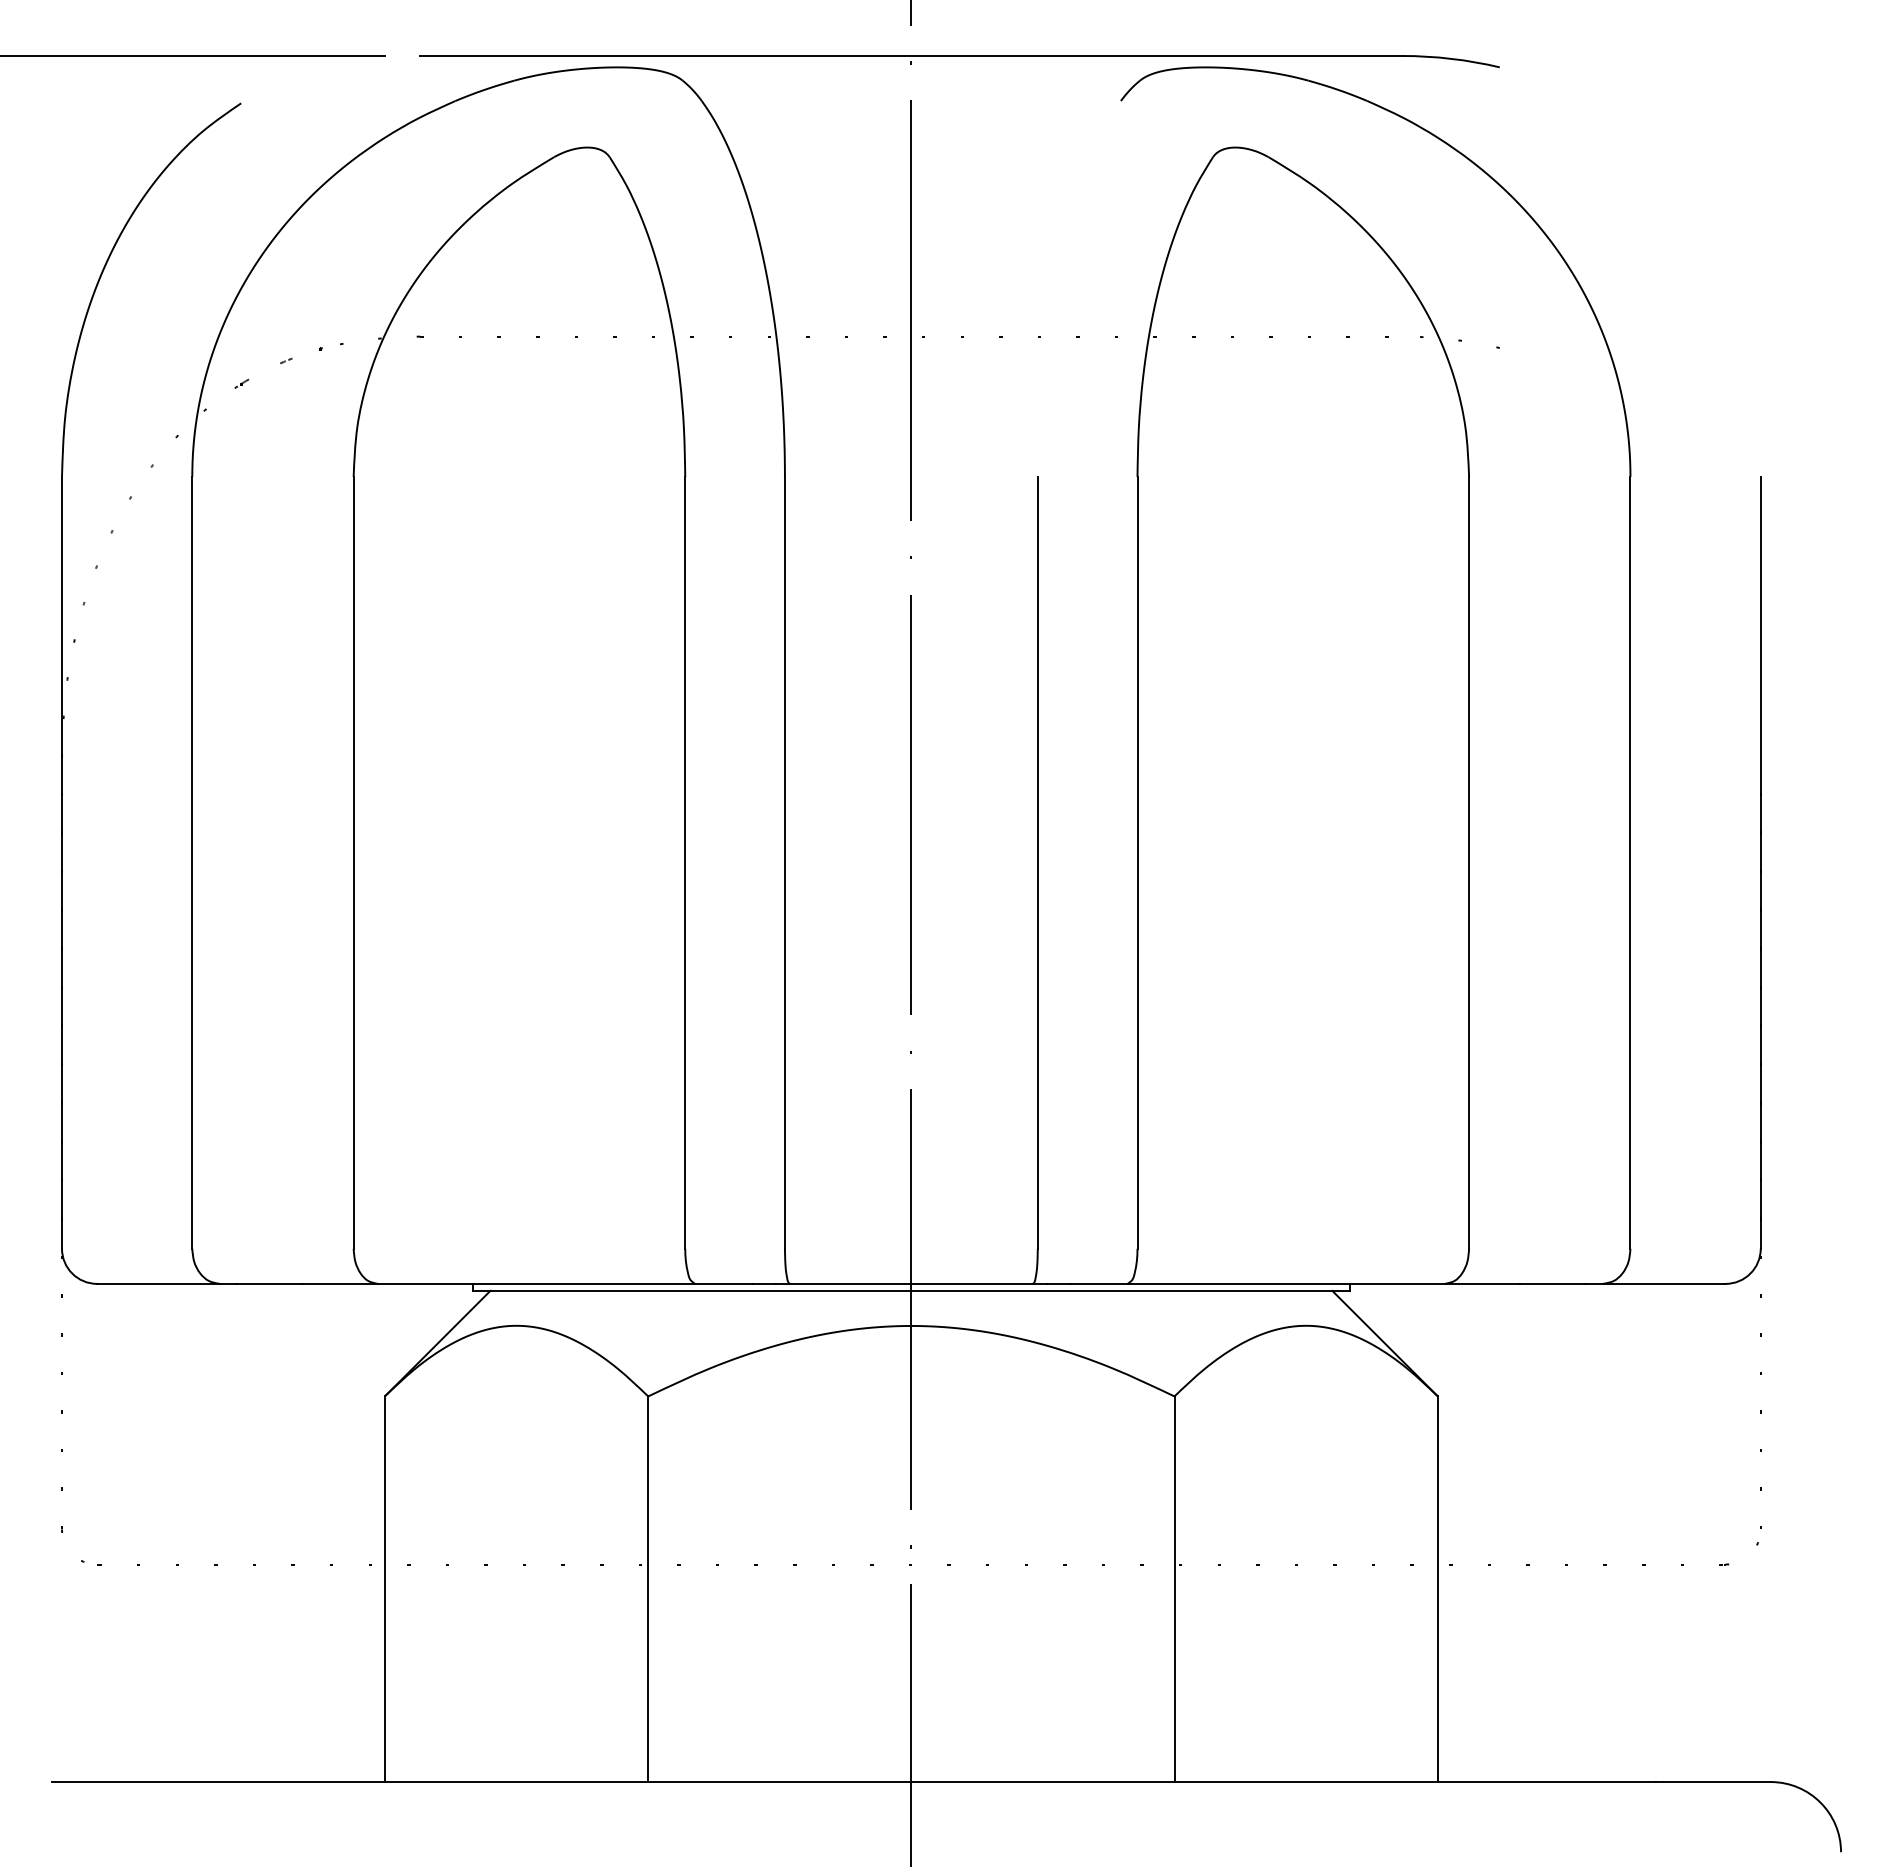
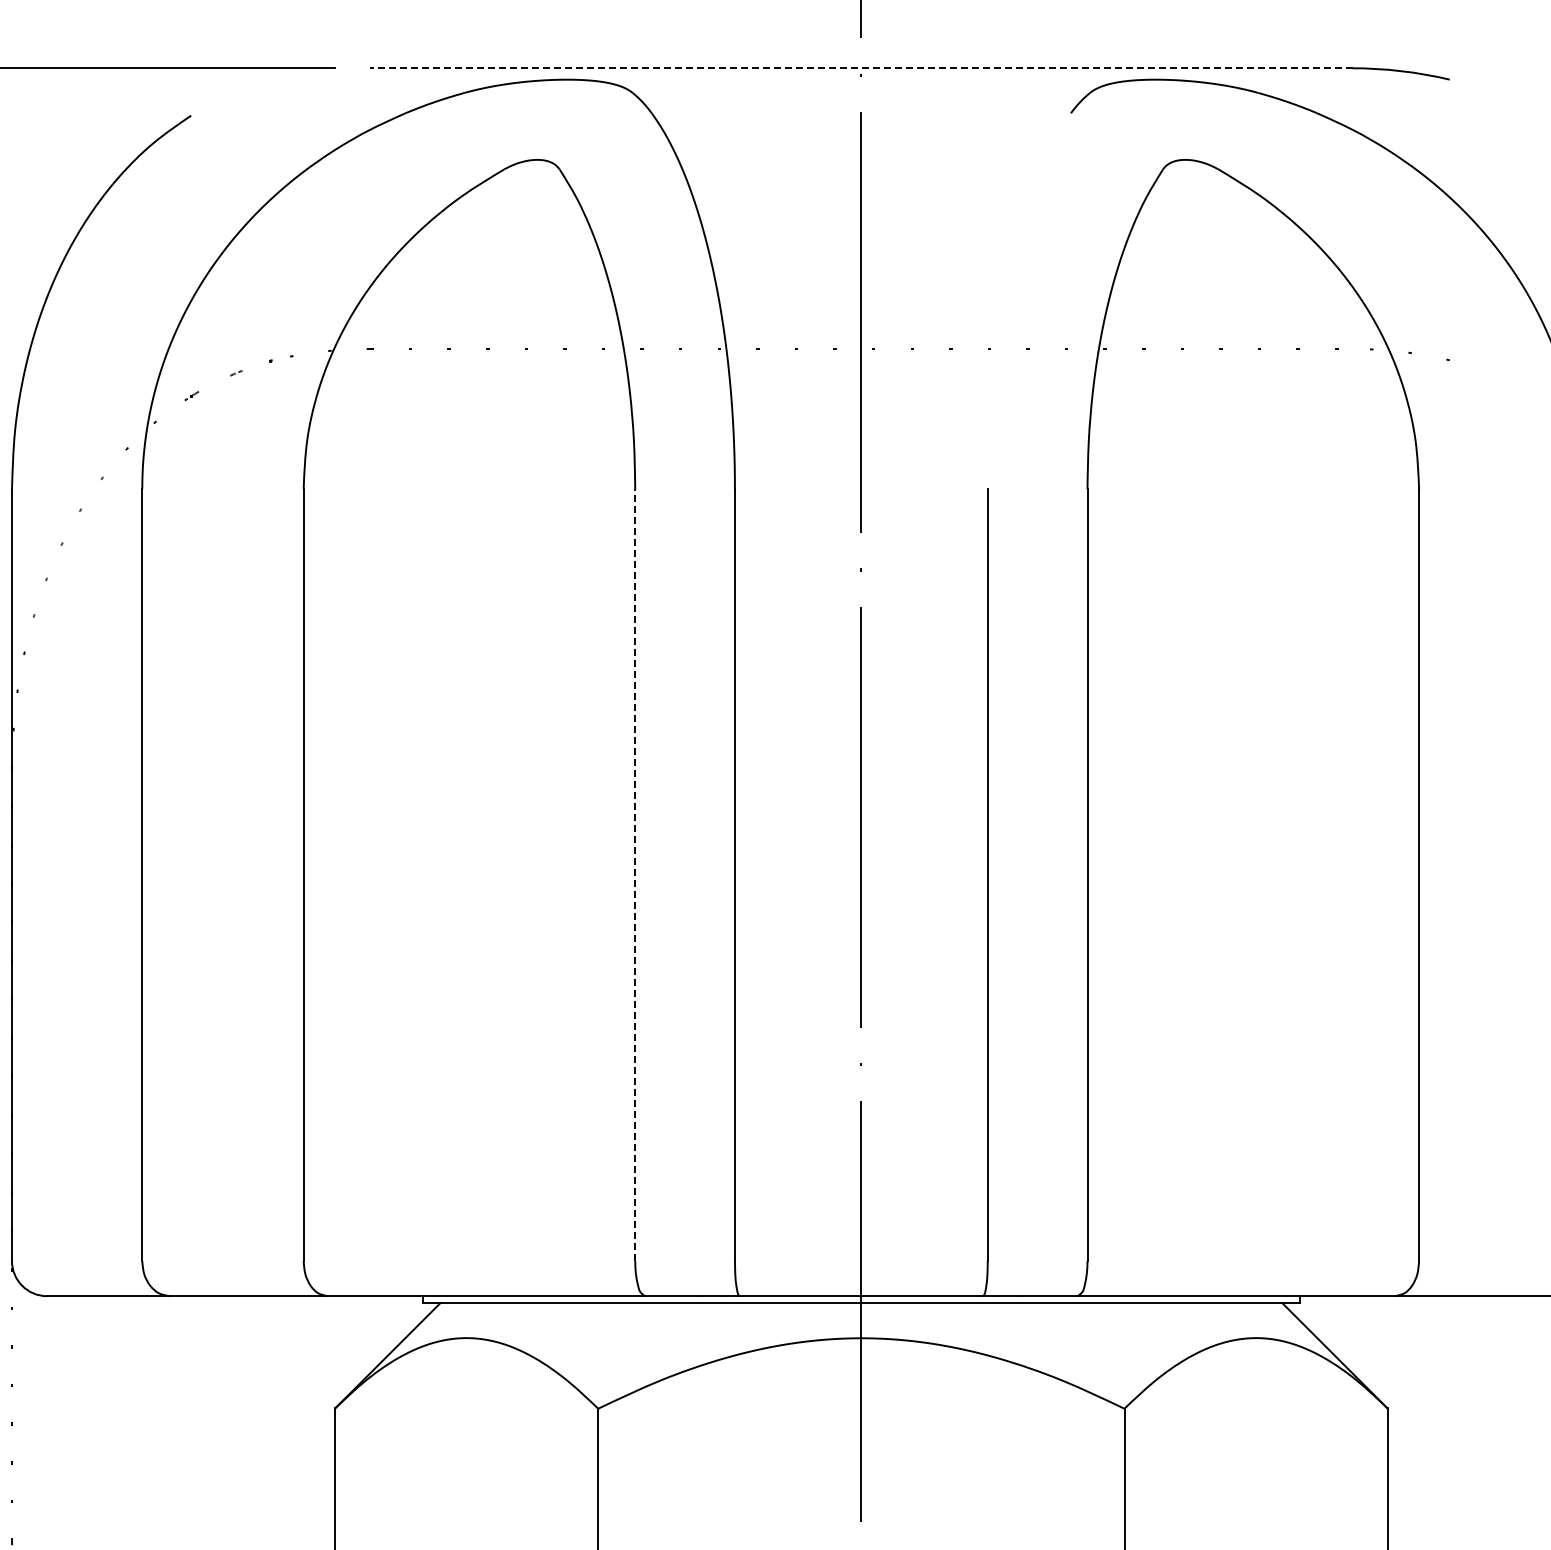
line: (910, 56) -> (860, 68), solid -> dashed
line: (685, 862) -> (635, 874), solid -> dashed

